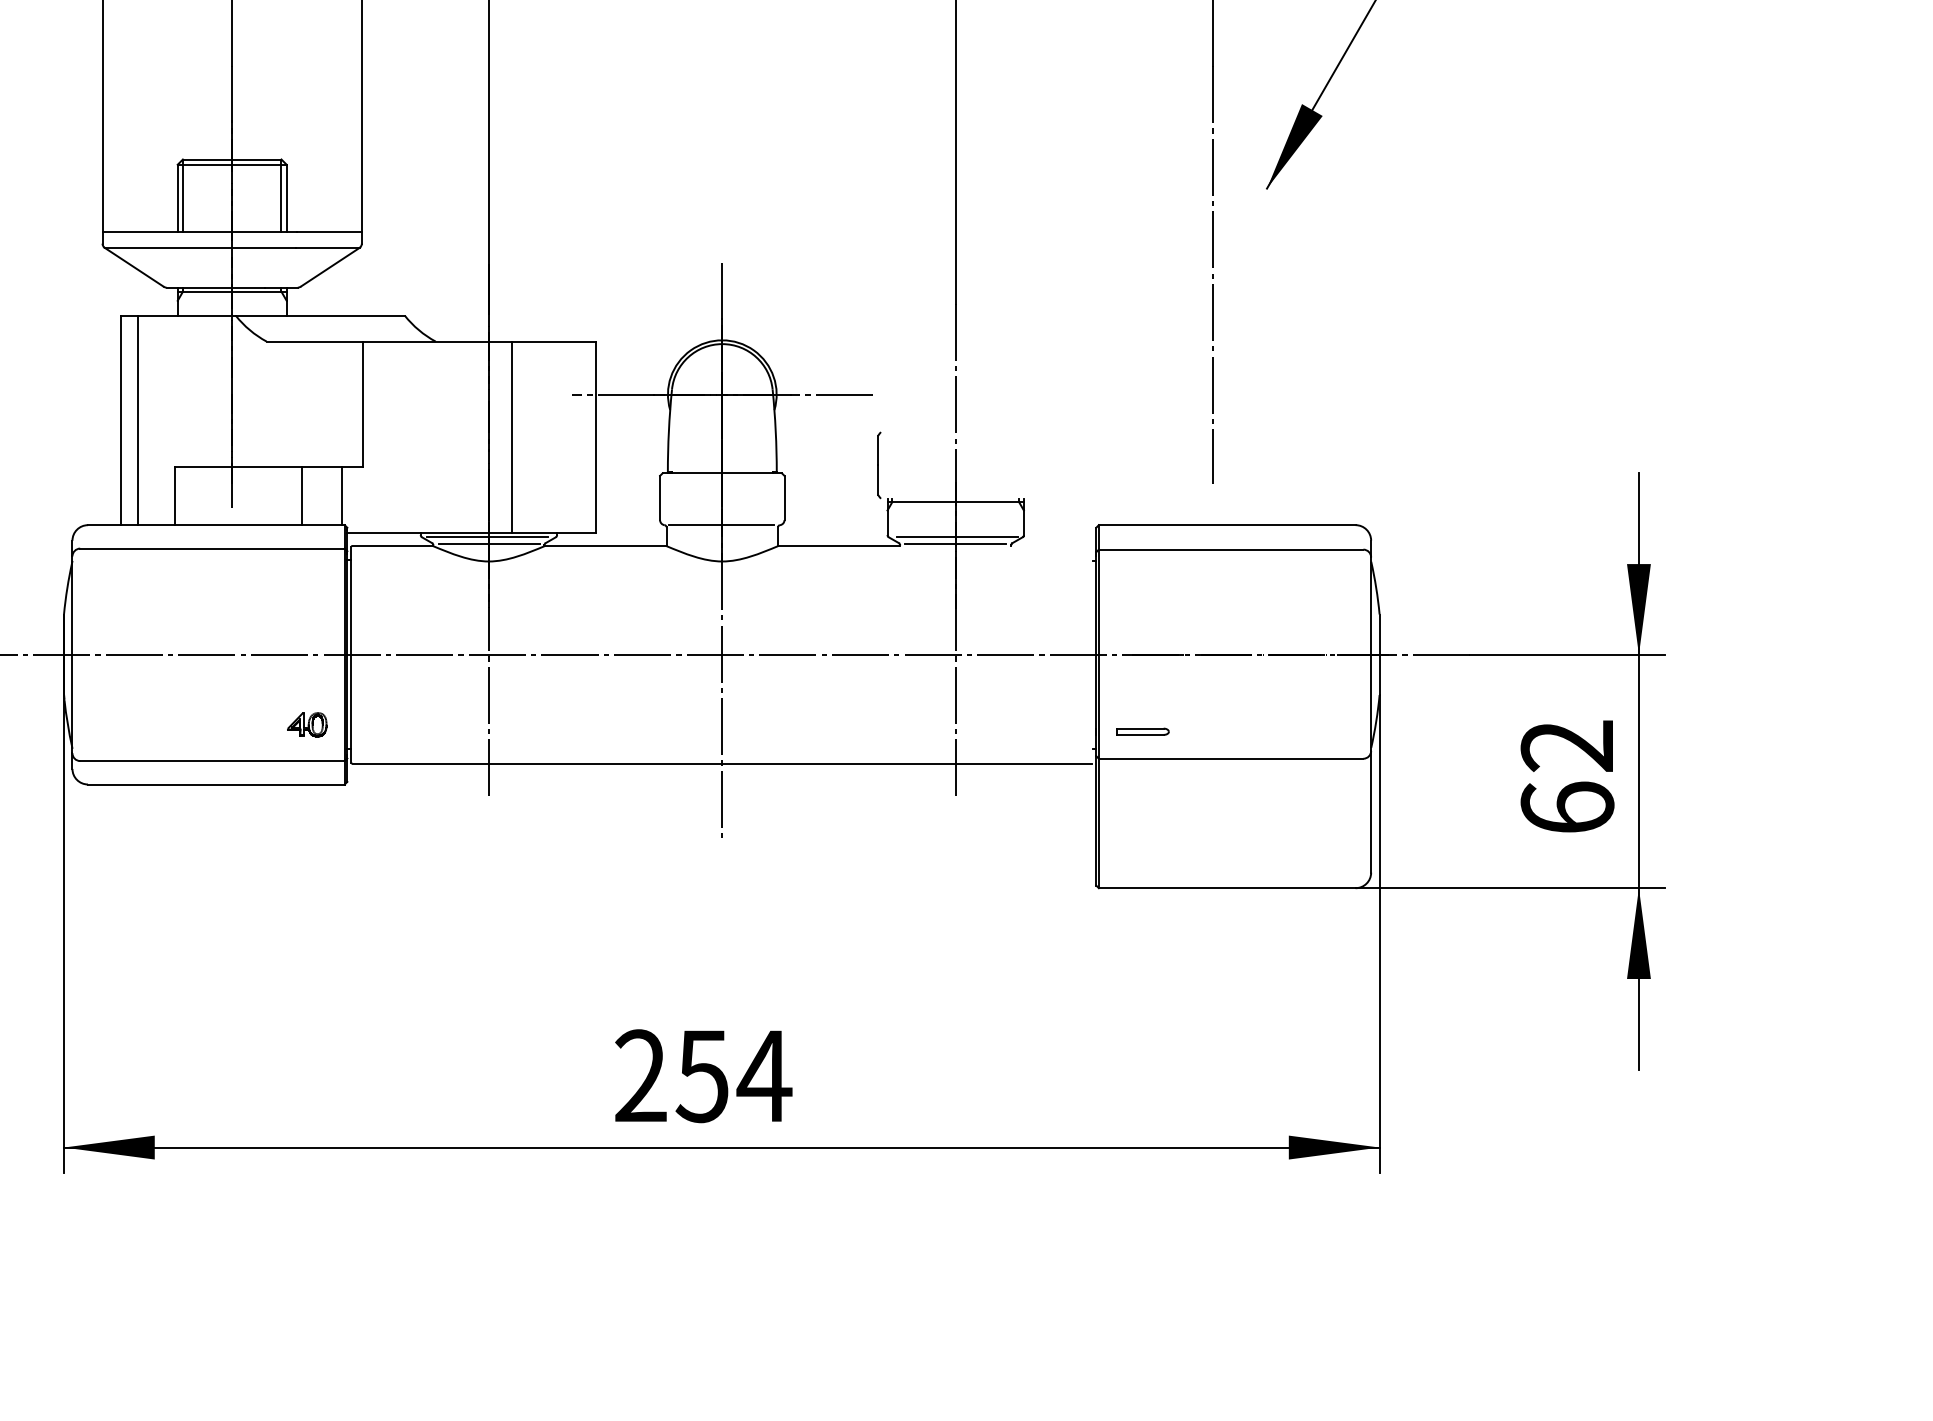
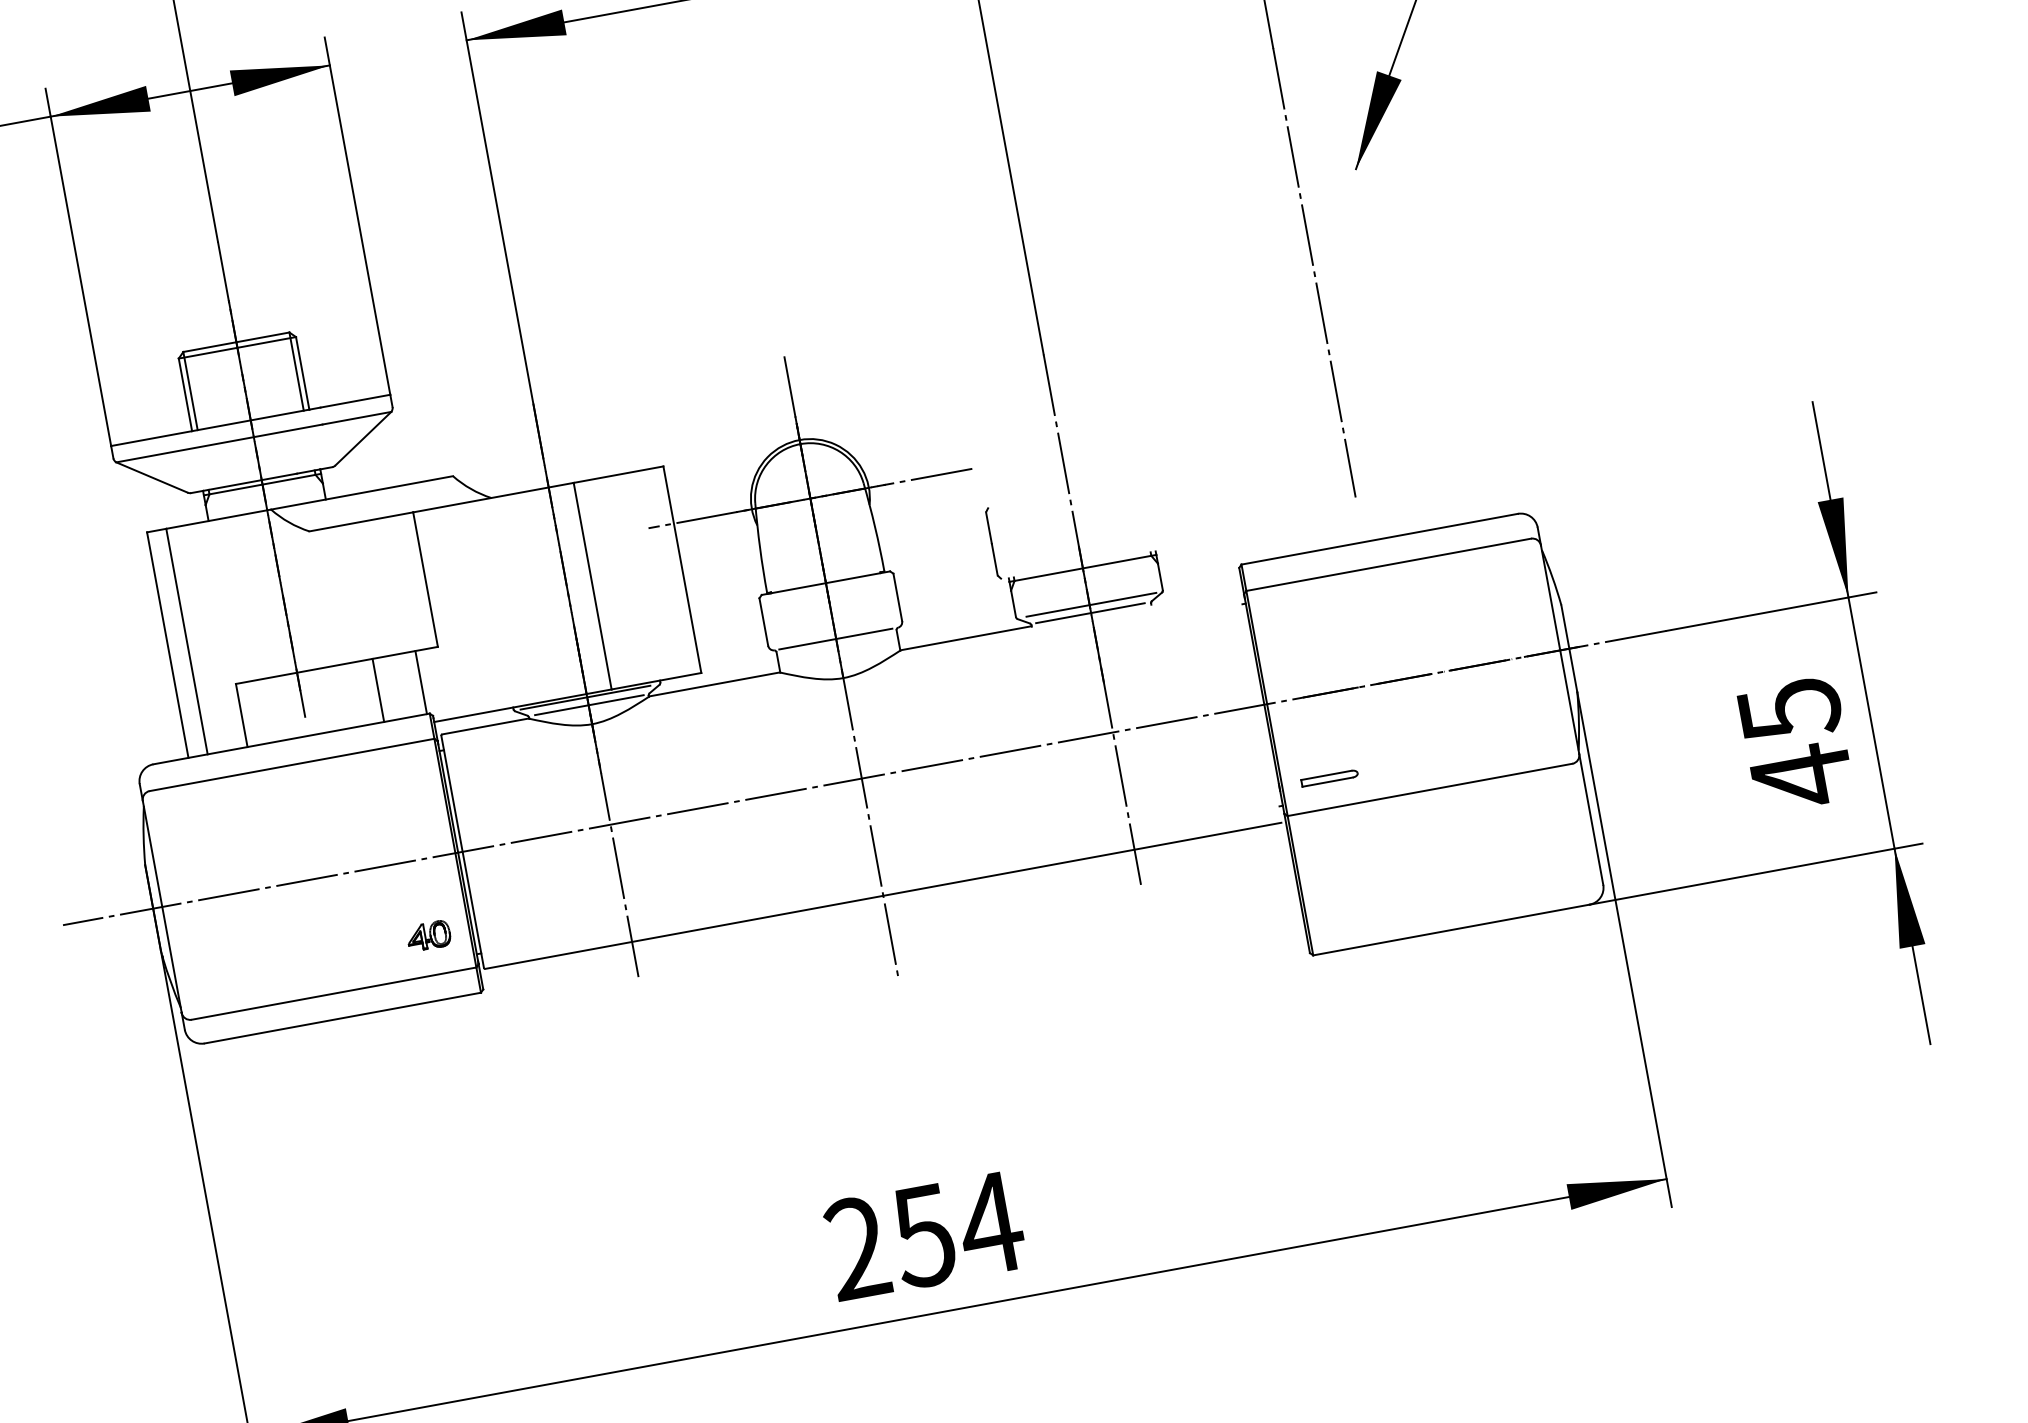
text: (1567, 778) -> (1796, 744), 62 -> 45

